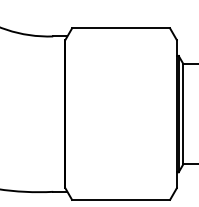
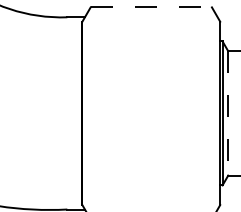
line: (121, 28) -> (151, 7), solid -> dashed
line: (183, 114) -> (228, 113), solid -> dashed

